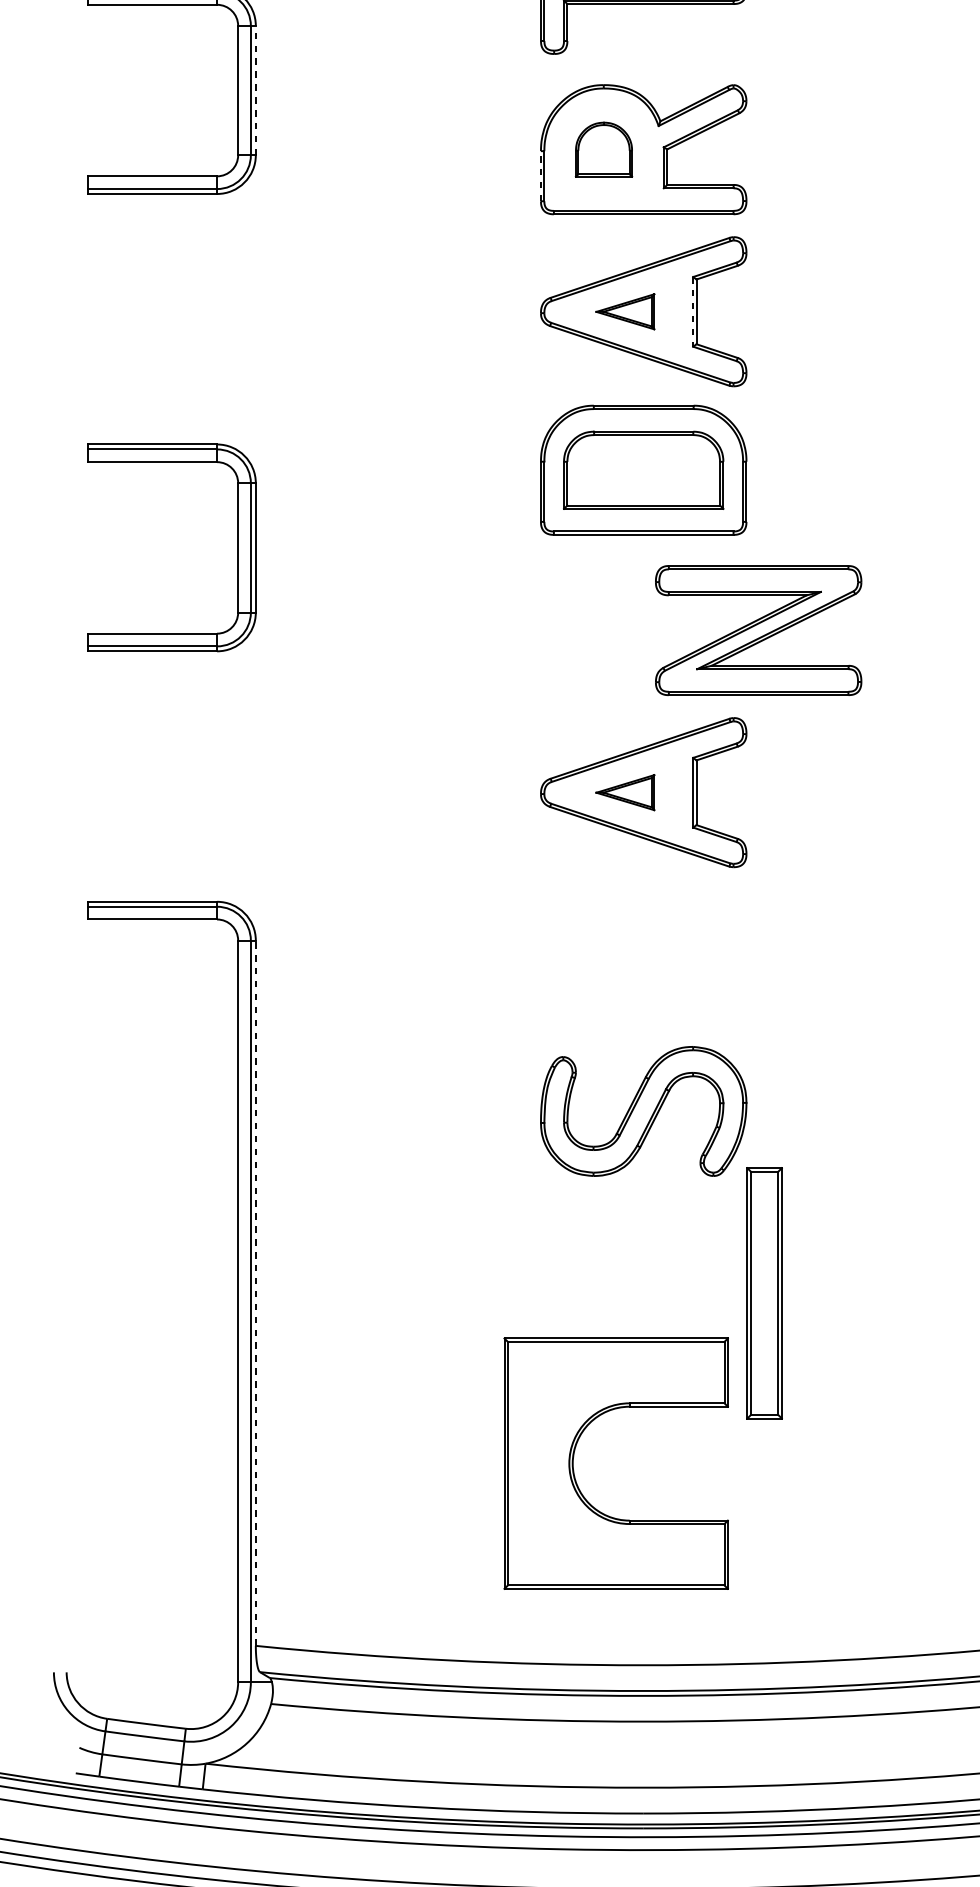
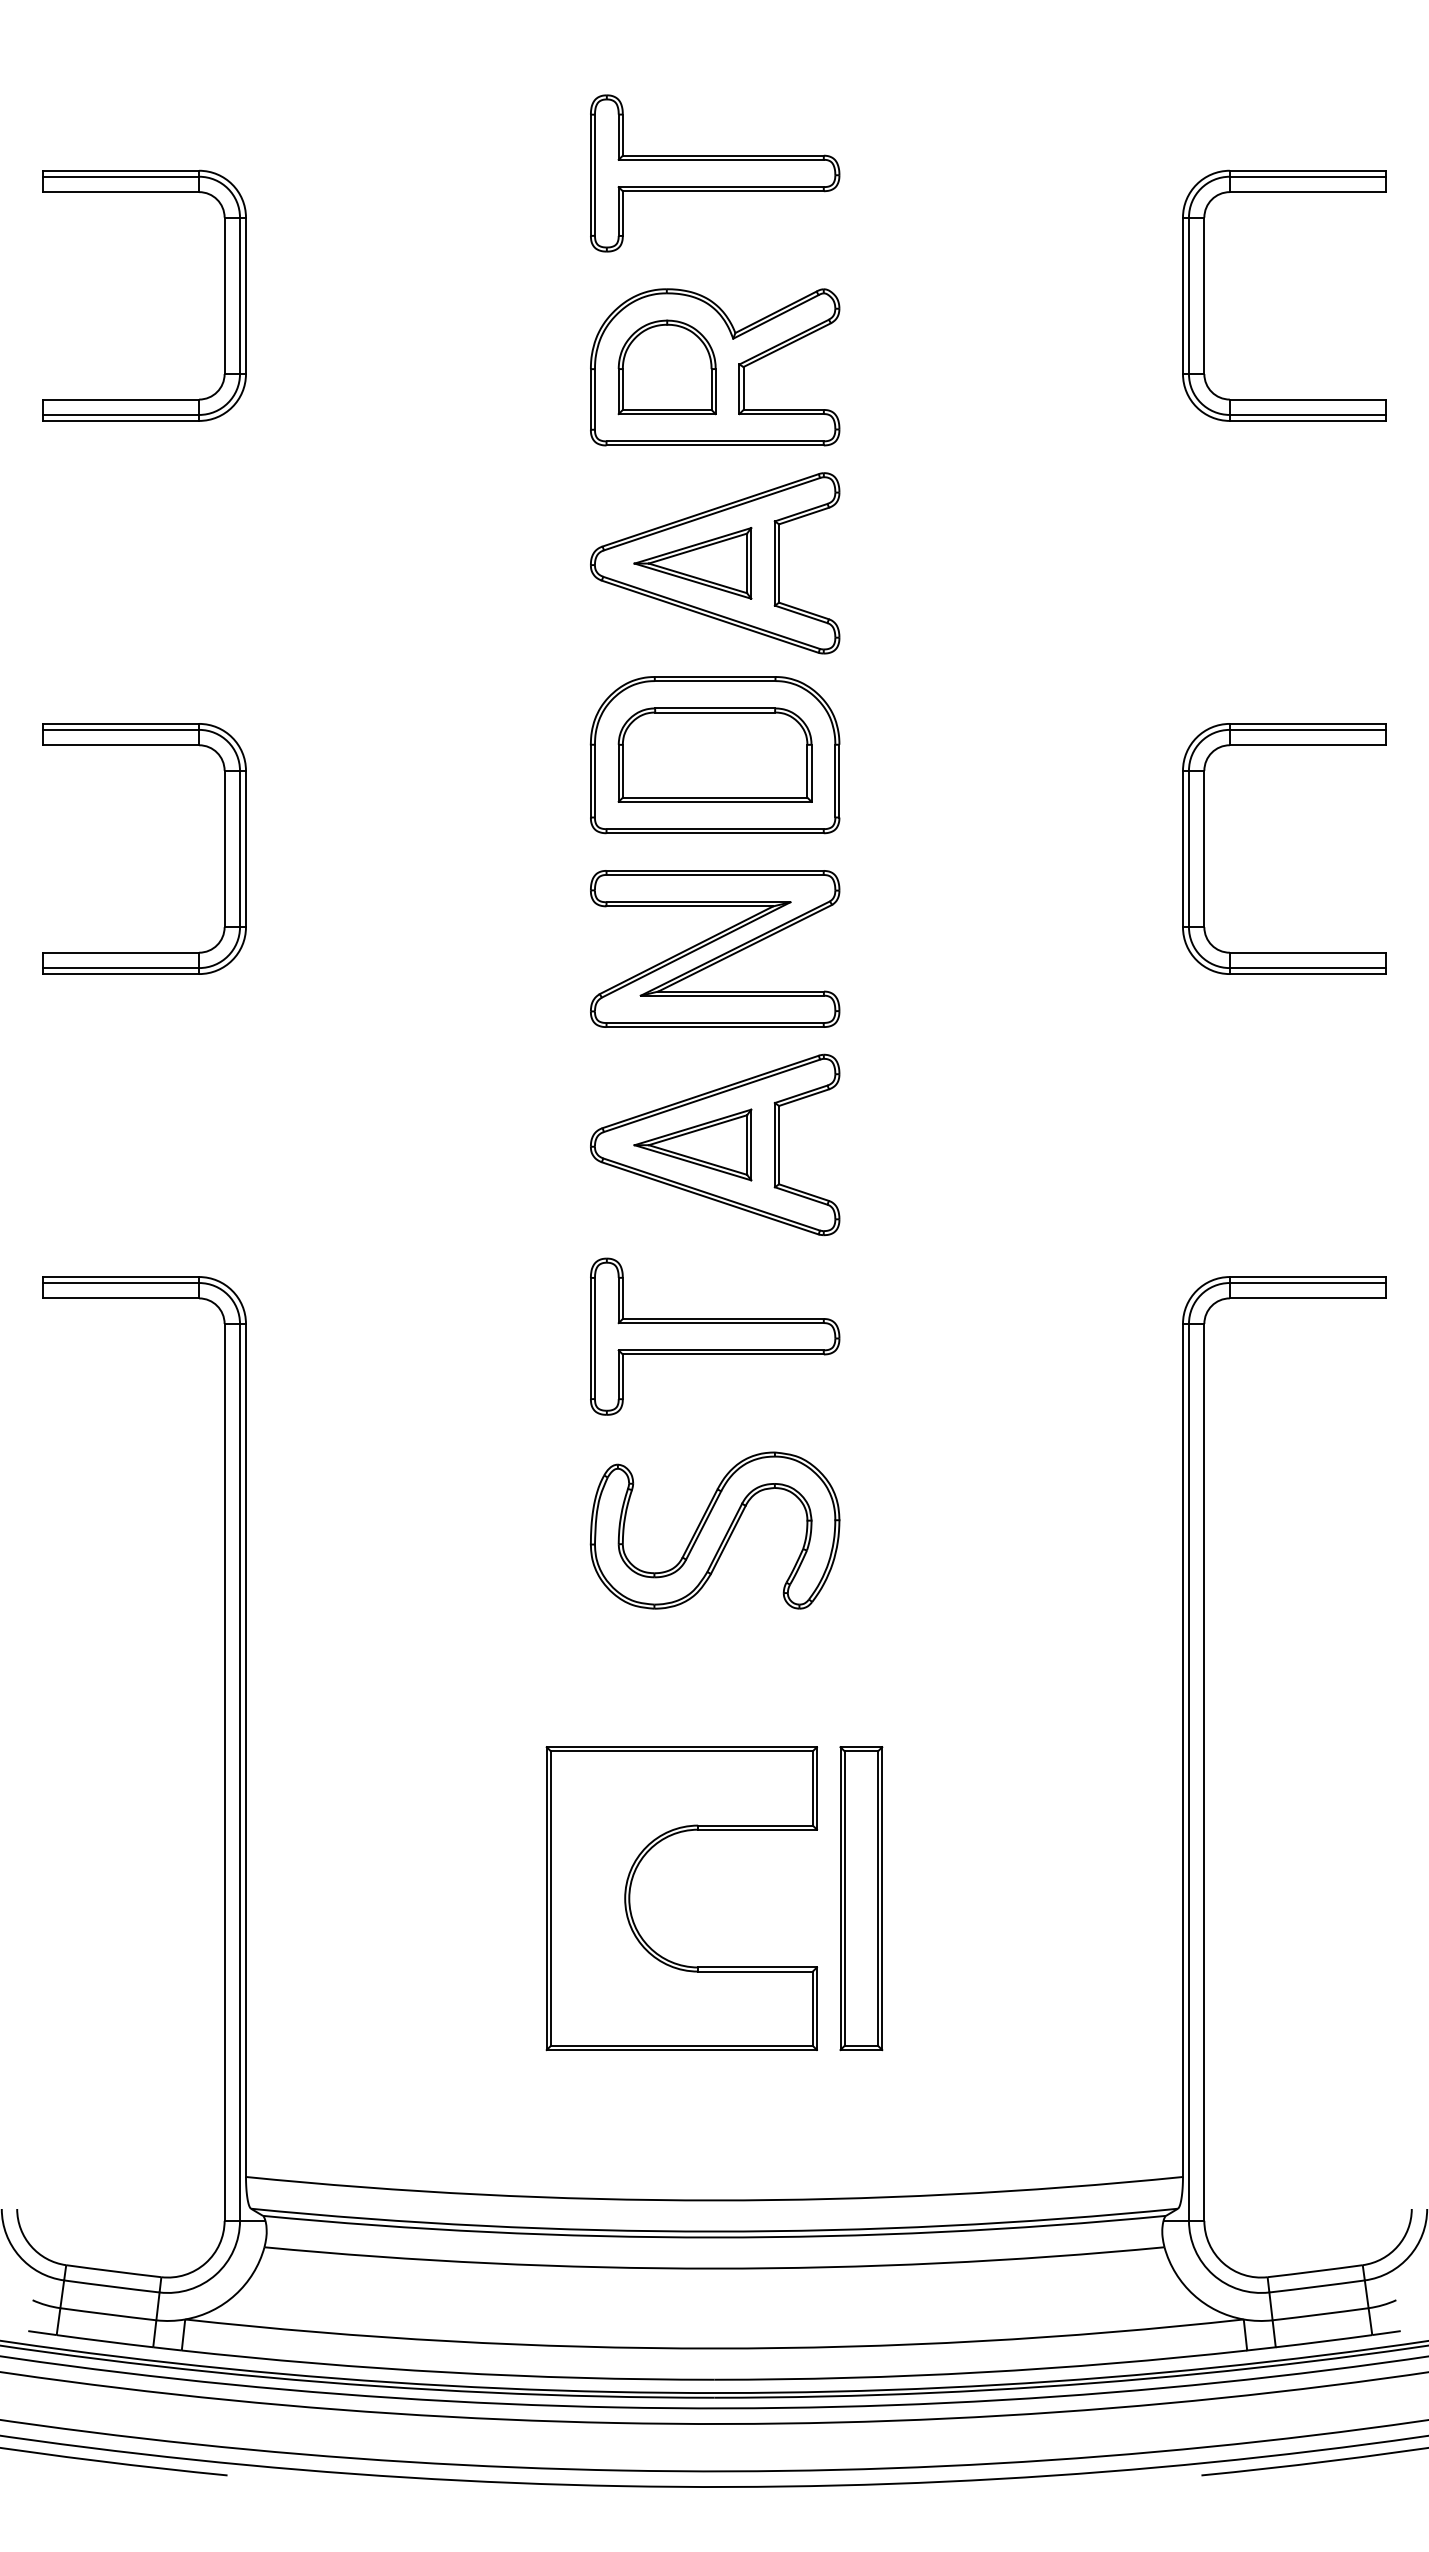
line: (256, 90) -> (246, 295), dashed -> solid
part: (603, 149) -> (666, 367), size x1.43
line: (540, 175) -> (590, 398), dashed -> solid
part: (624, 311) -> (692, 563), size x1.67
line: (692, 312) -> (774, 564), dashed -> solid
part: (758, 630) -> (715, 948), moved
part: (624, 792) -> (692, 1144), size x1.67
part: (644, 950) -> (715, 1336), added
line: (256, 1293) -> (246, 1750), dashed -> solid
part: (764, 1293) -> (861, 1898), moved
part: (573, 1463) -> (630, 1898), moved

